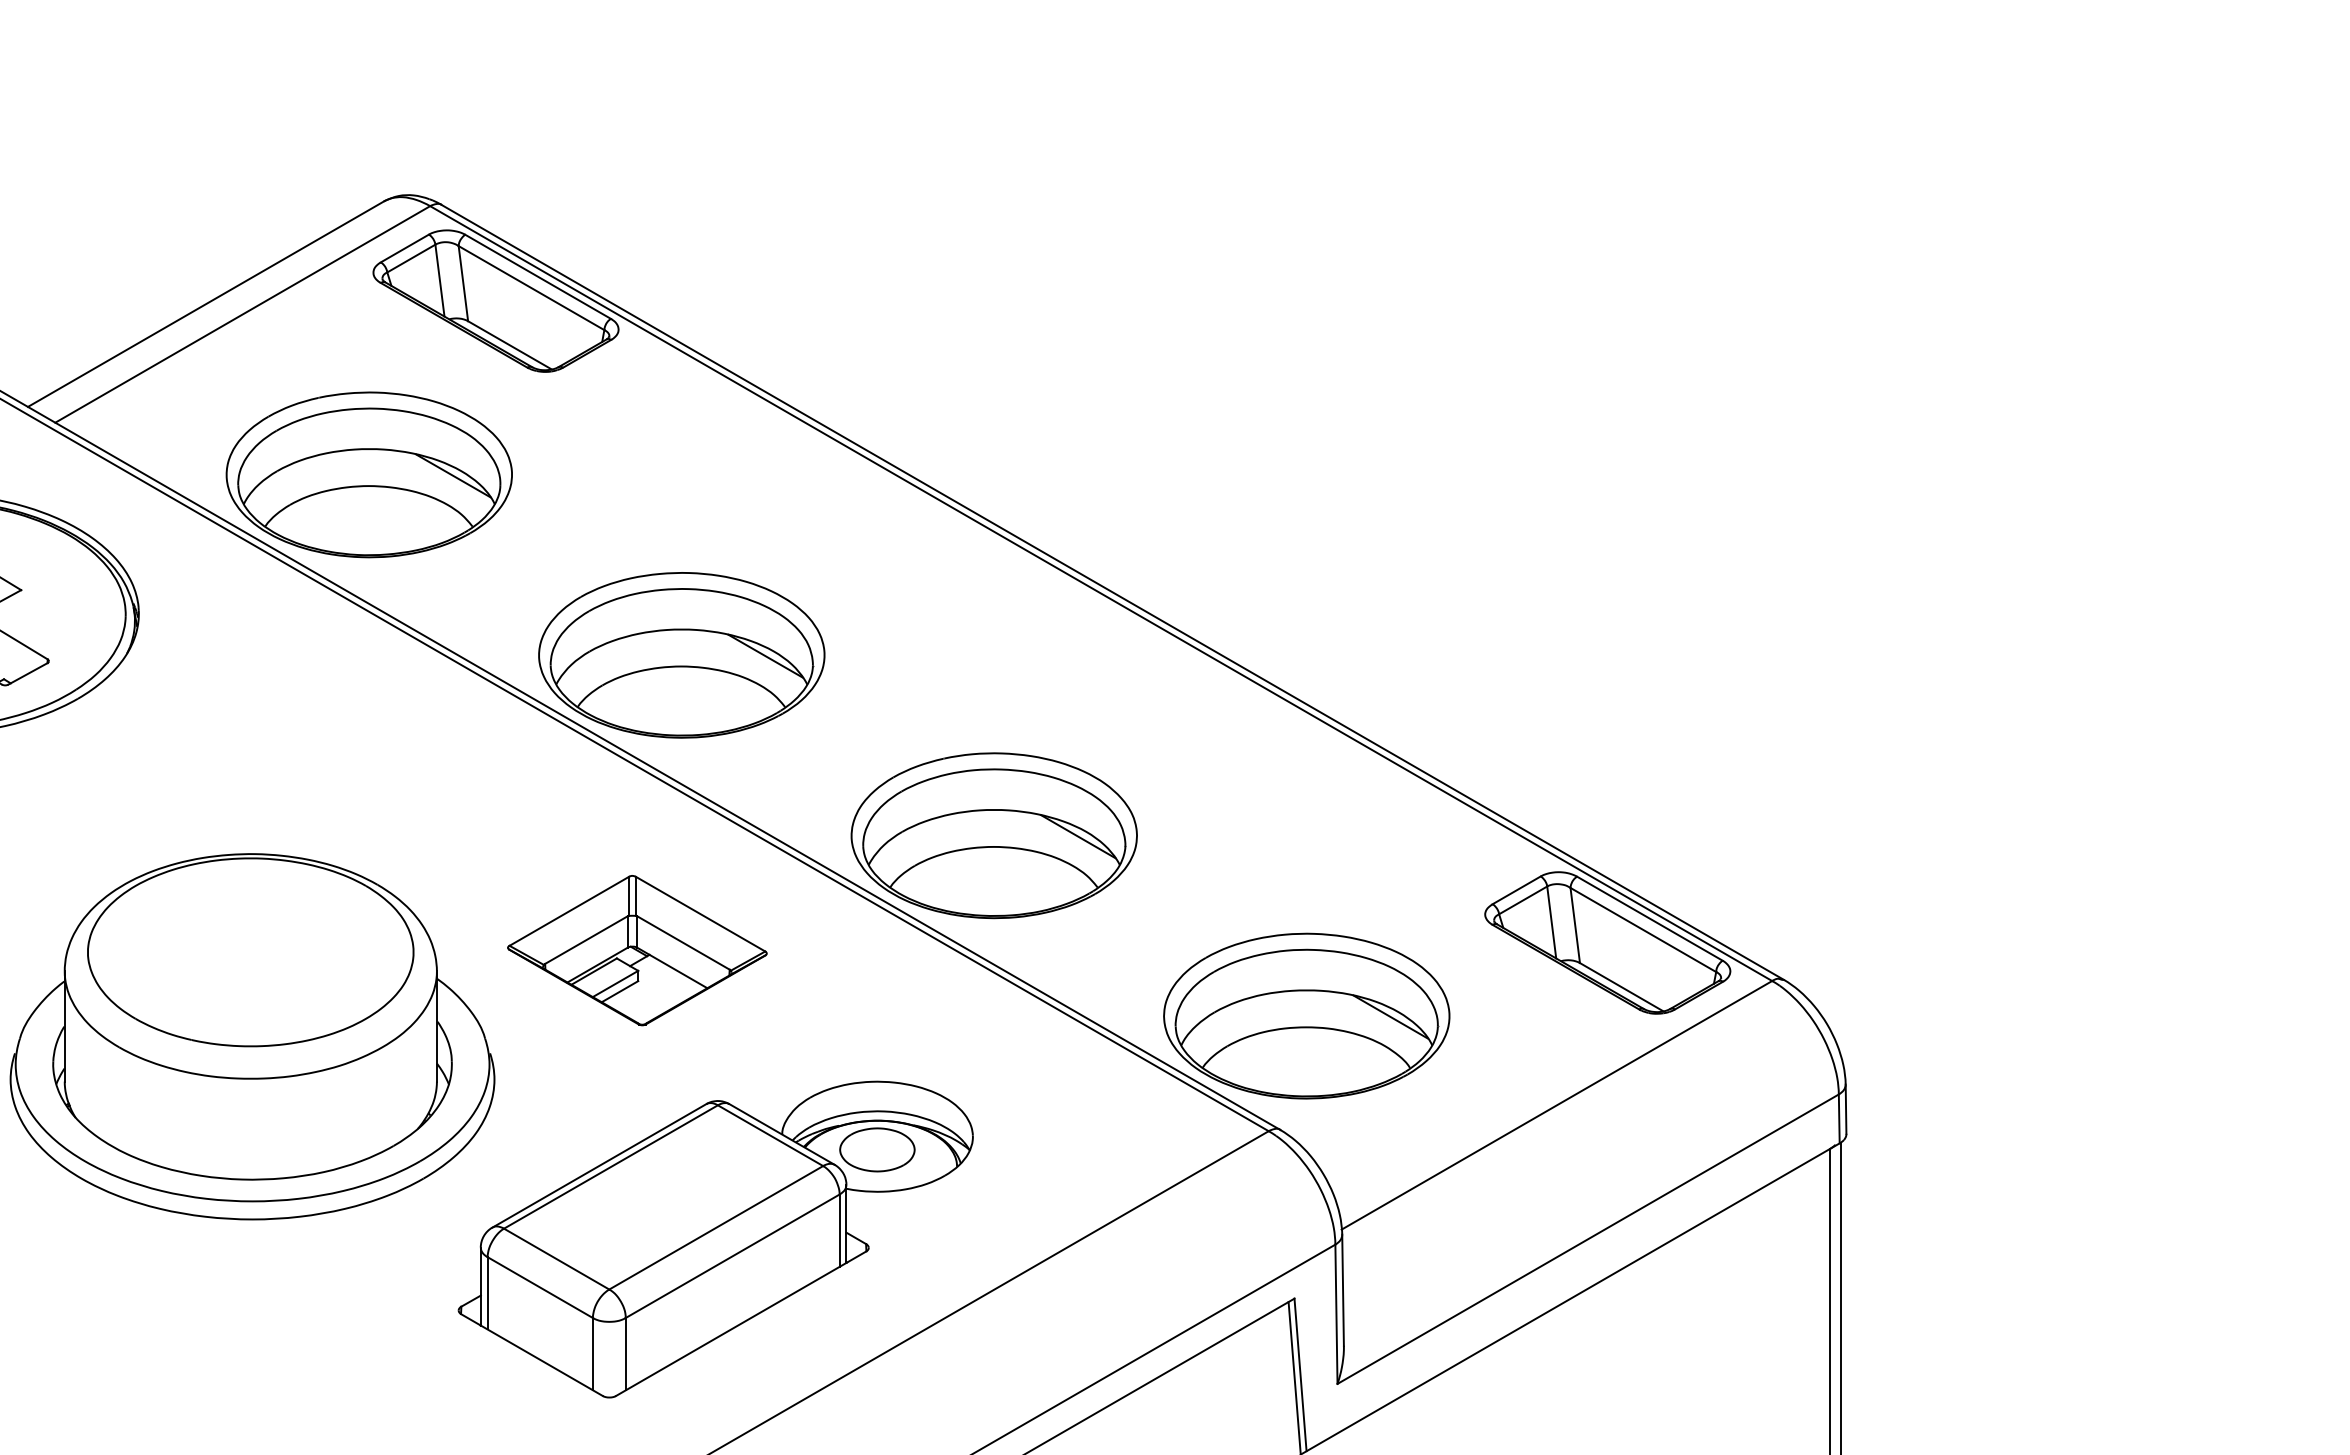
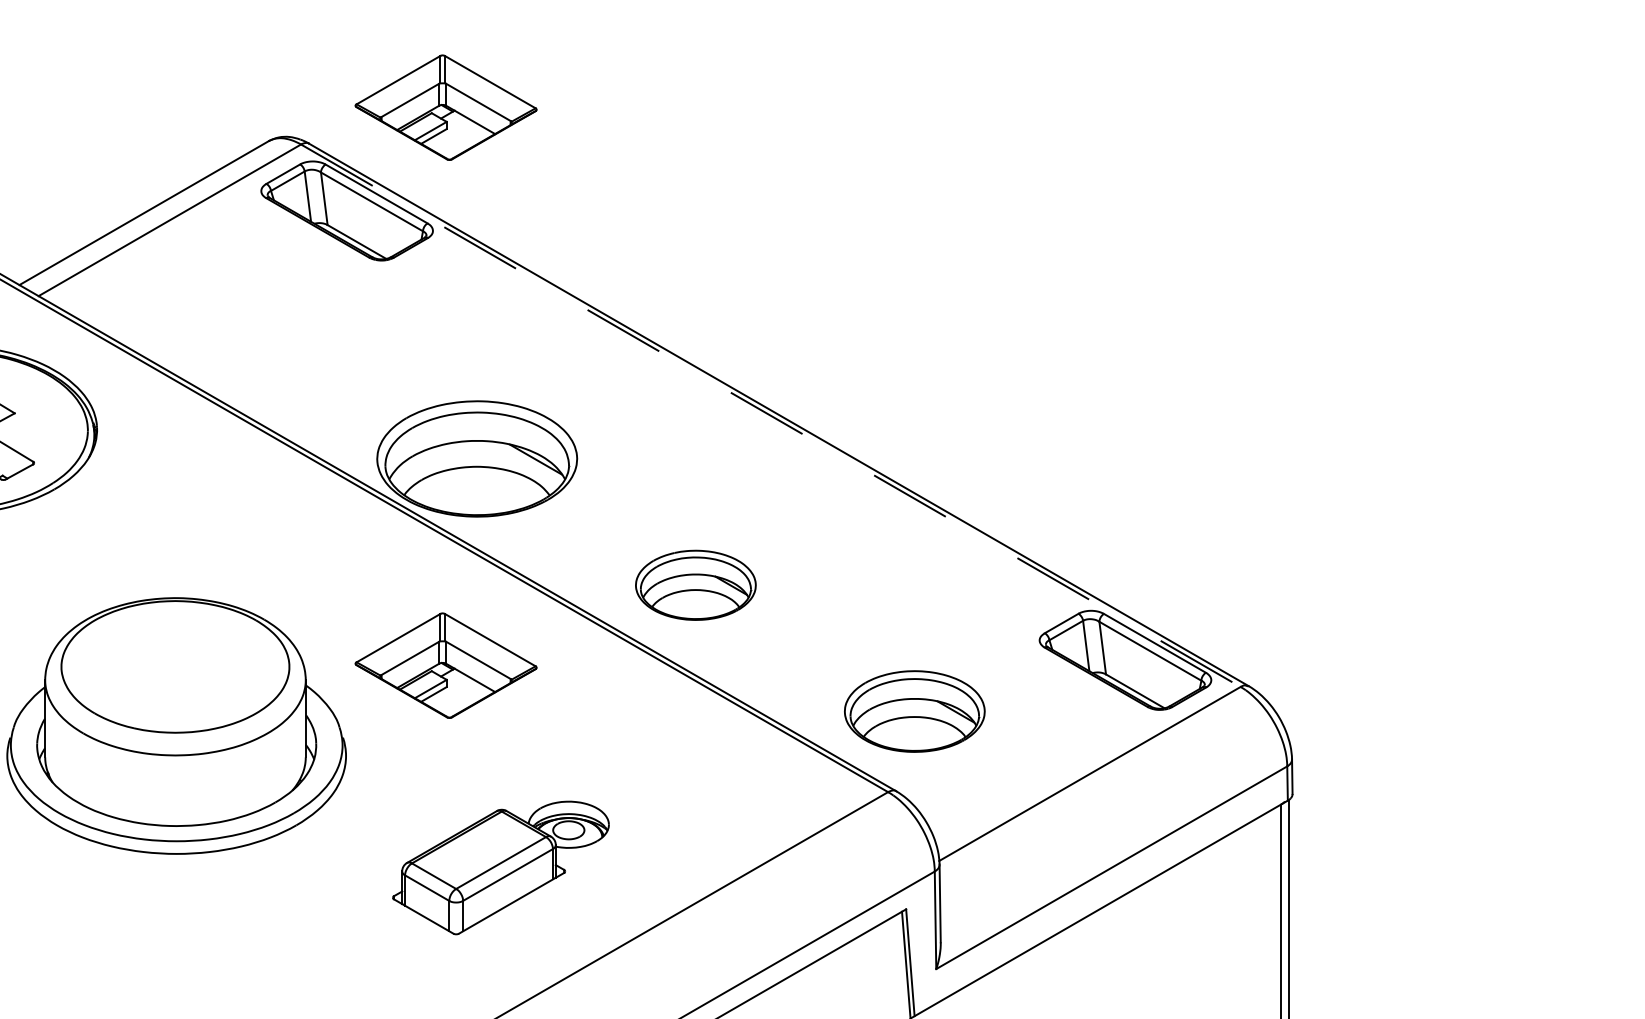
part: (637, 153) -> (446, 107), added
part: (368, 474) -> (257, 332), removed
line: (1101, 593) -> (771, 415), solid -> dashed
part: (993, 835) -> (695, 585), size x0.6
part: (1306, 1015) -> (914, 711), size x0.7
part: (715, 1239) -> (500, 867), size x0.6

